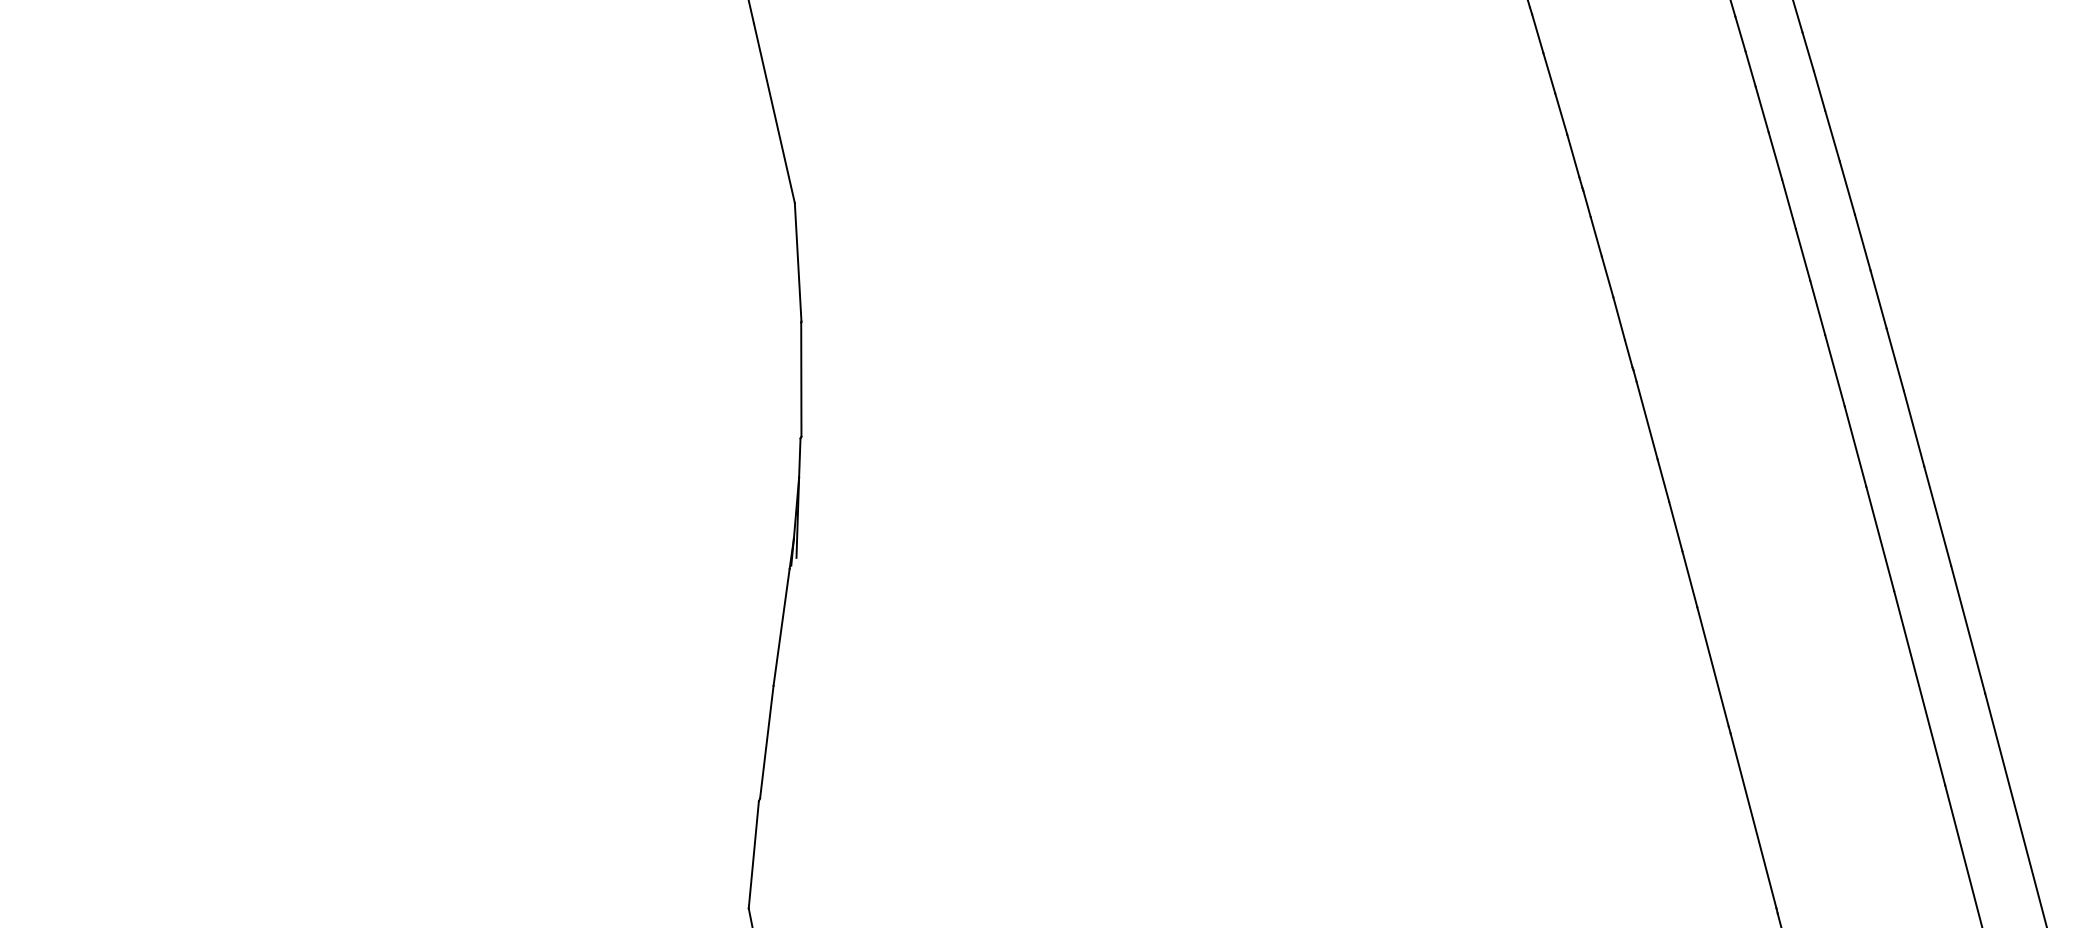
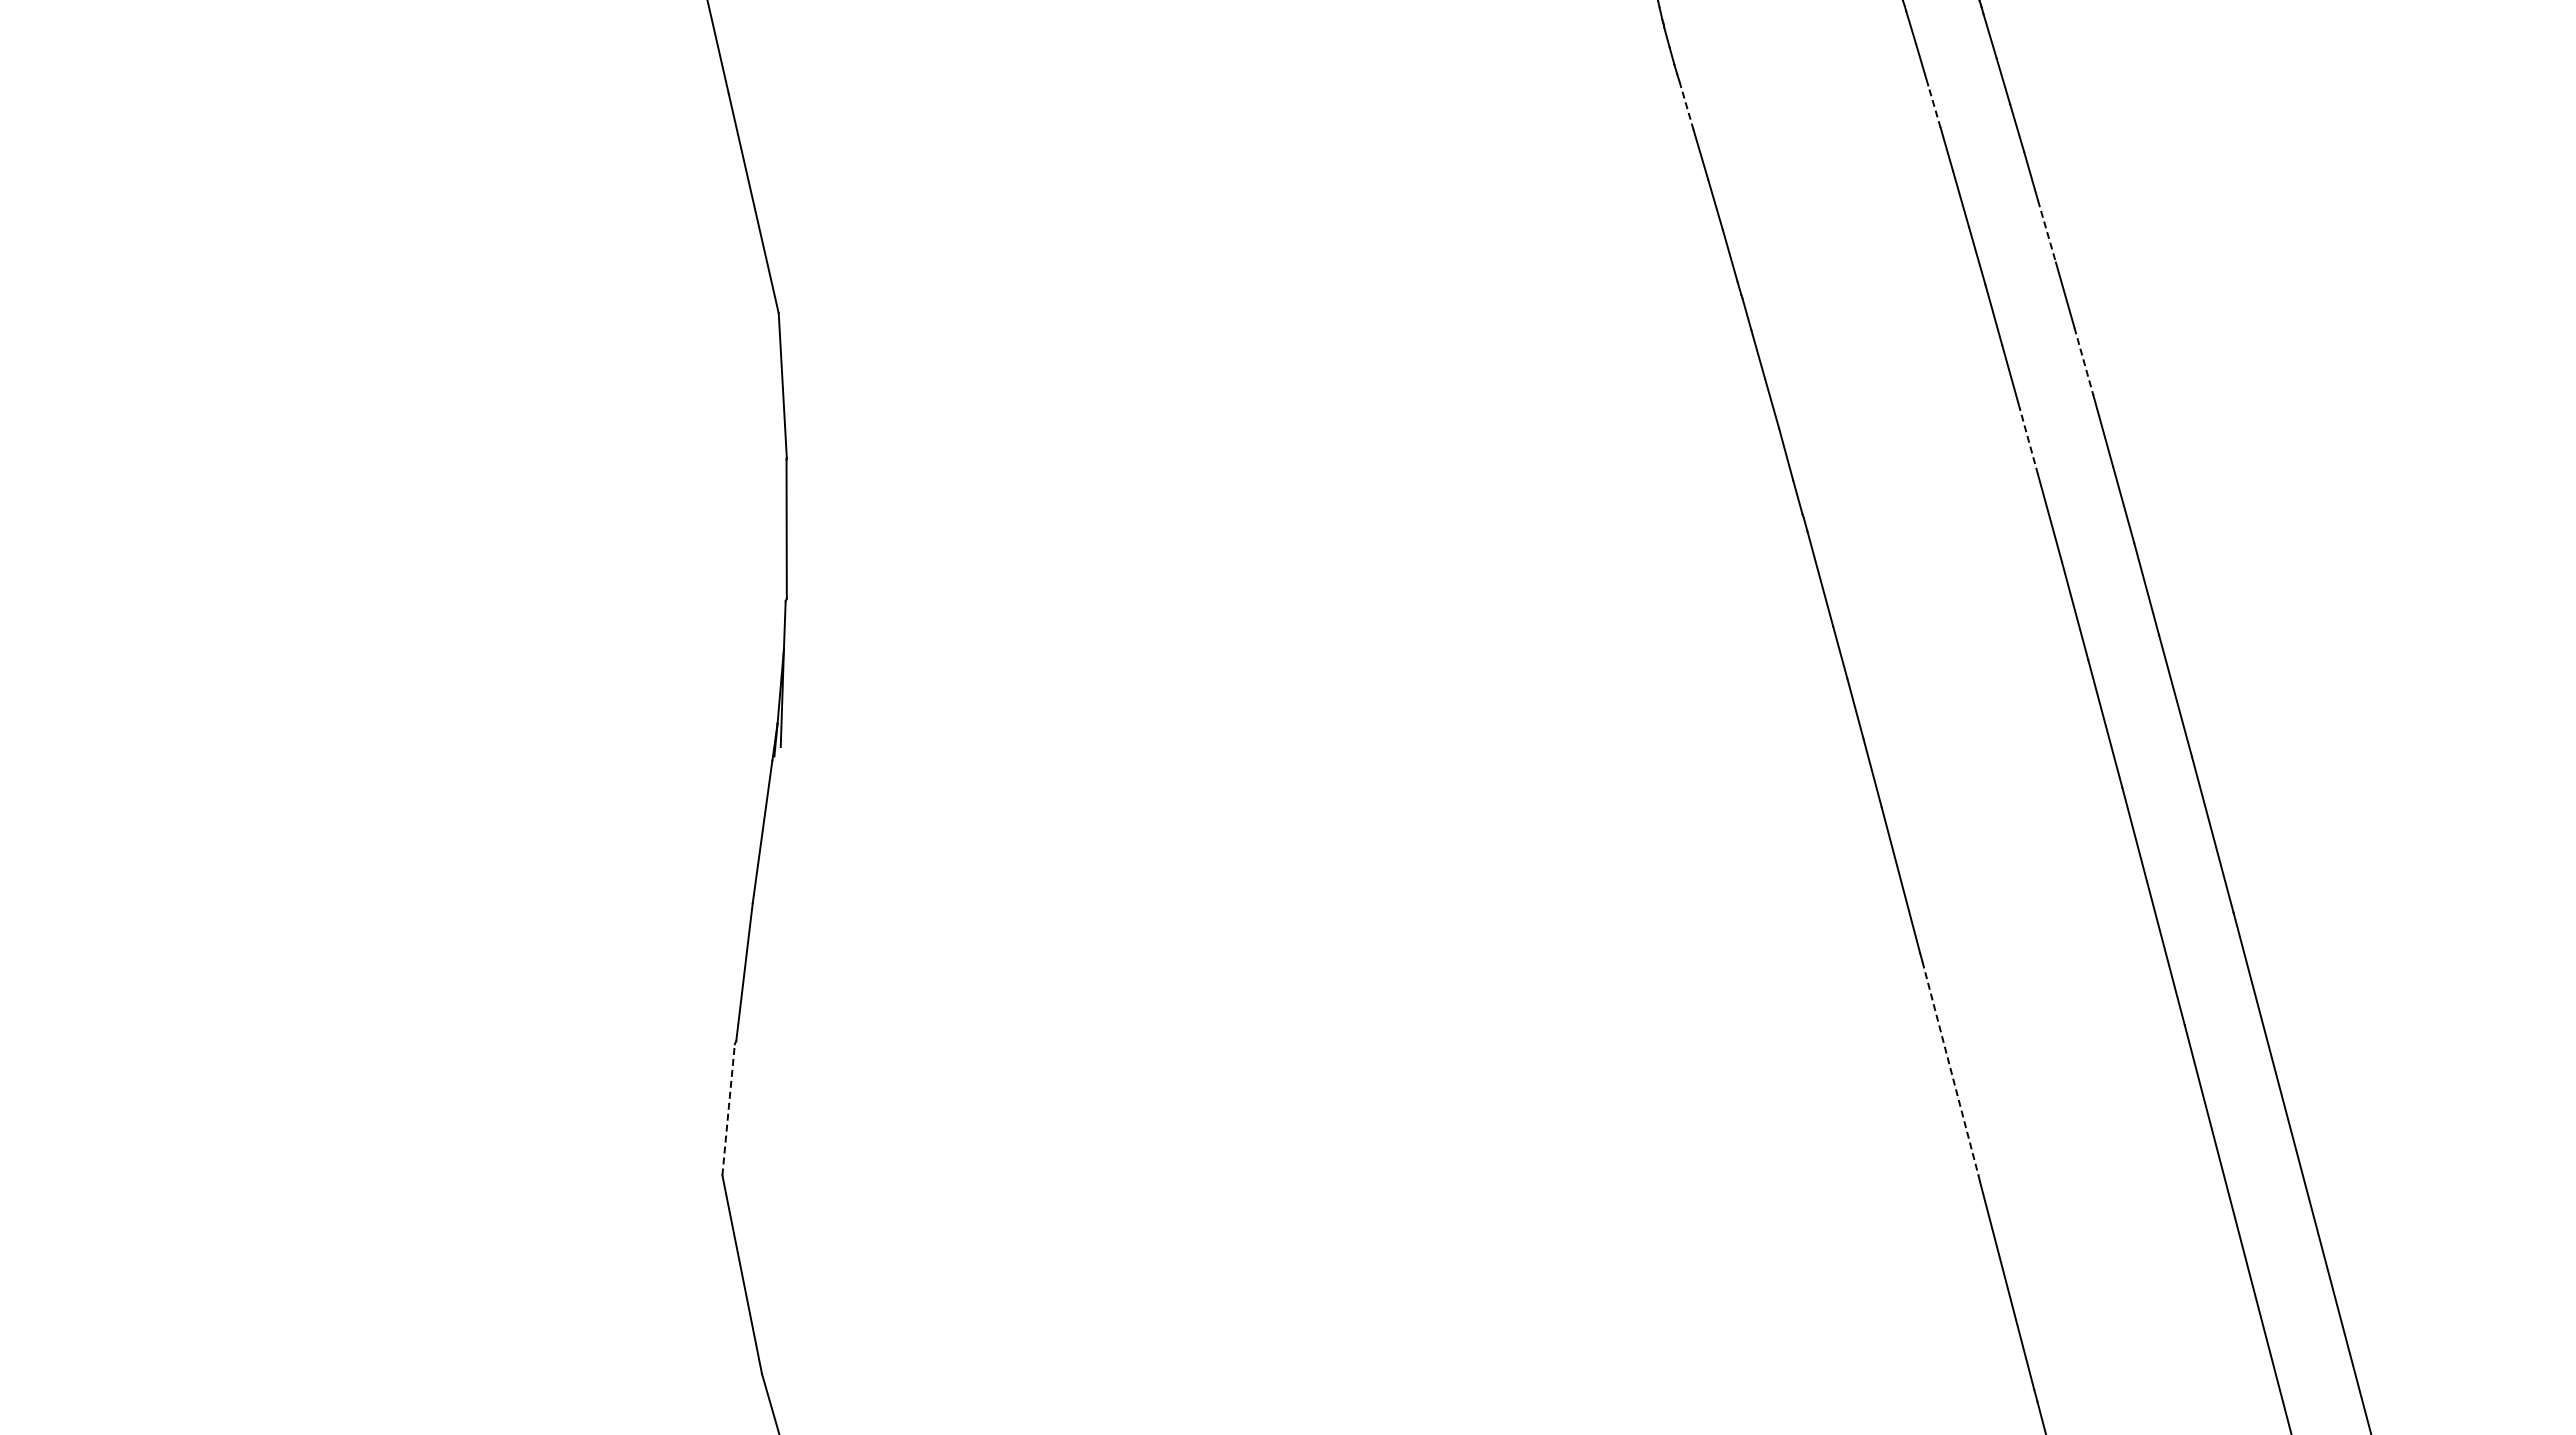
line: (1537, 33) -> (1686, 106), solid -> dashed
line: (1740, 33) -> (1934, 106), solid -> dashed
line: (1832, 136) -> (2047, 231), solid -> dashed
line: (1863, 243) -> (2084, 362), solid -> dashed
line: (1817, 307) -> (2028, 441), solid -> dashed
line: (1753, 820) -> (1950, 1068), solid -> dashed
line: (753, 854) -> (728, 1109), solid -> dashed

